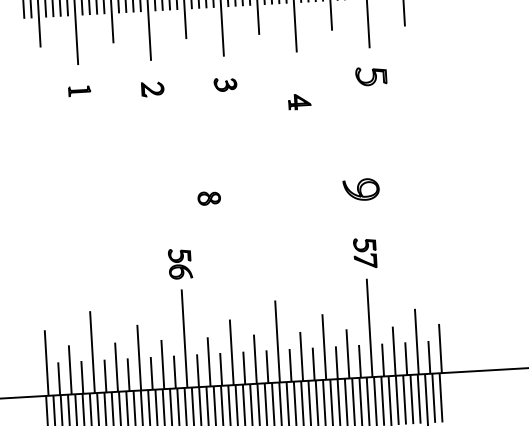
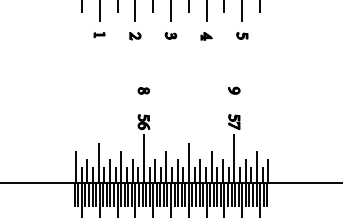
part: (371, 75) -> (242, 35), size x0.71
part: (299, 102) -> (206, 36), moved
part: (361, 188) -> (234, 90), size x0.62
part: (208, 197) -> (143, 90), moved

